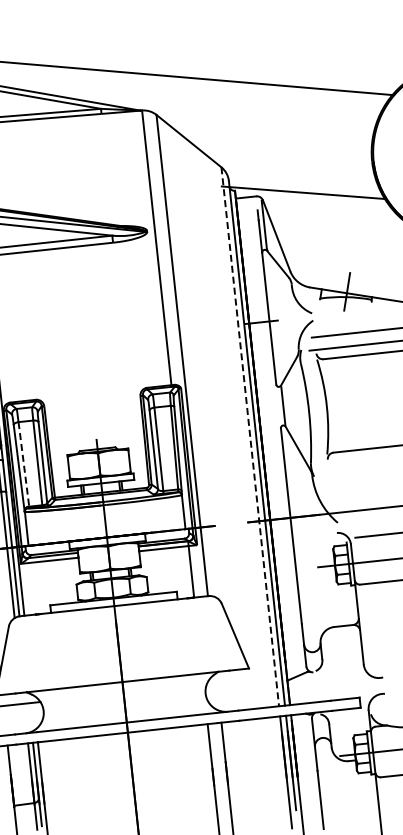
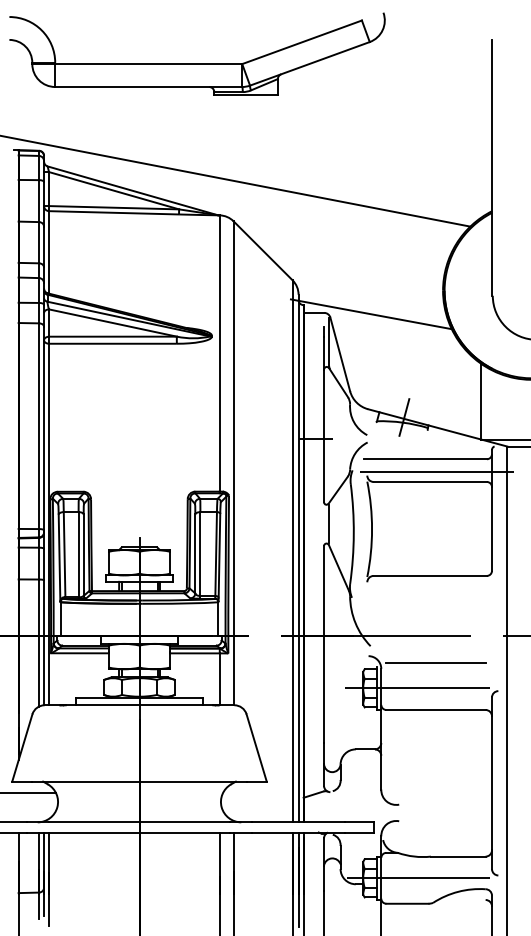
line: (250, 436) -> (292, 551), dashed -> solid
line: (23, 464) -> (64, 554), dashed -> solid

